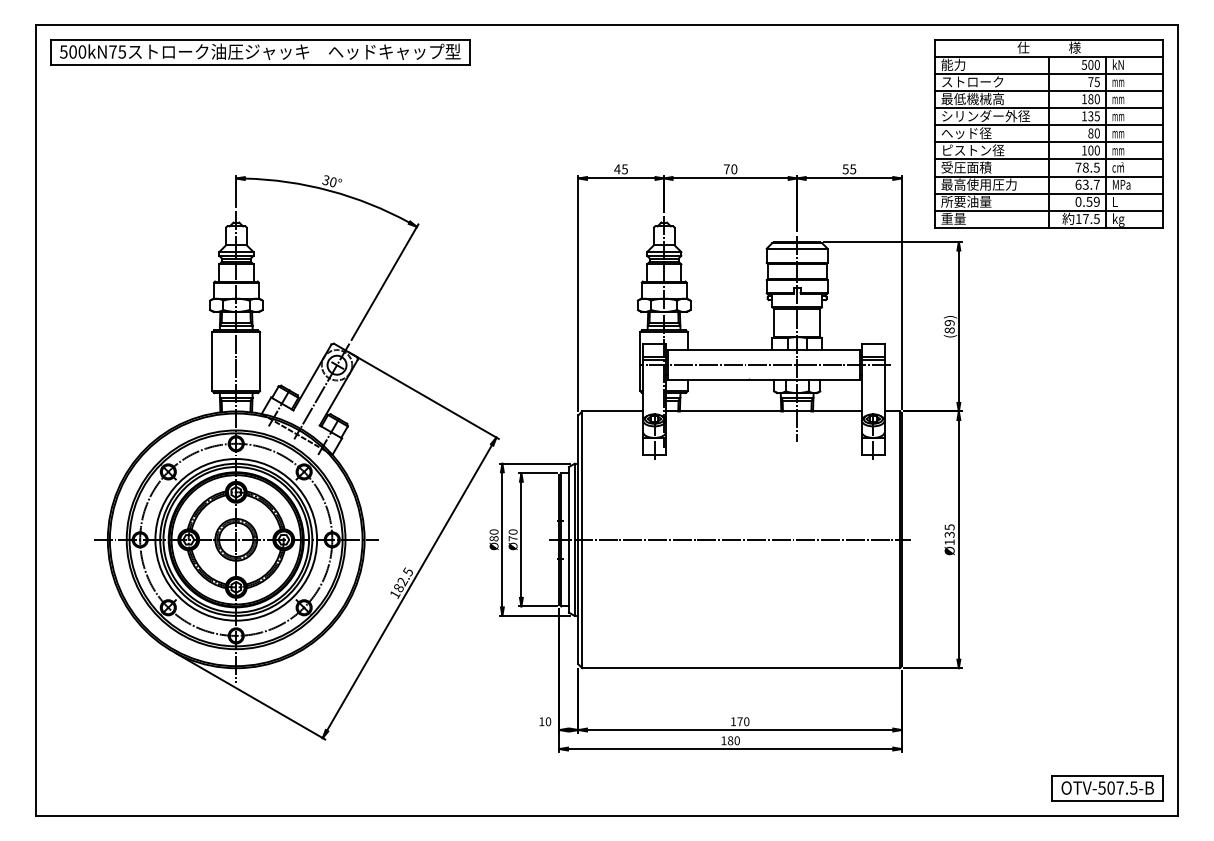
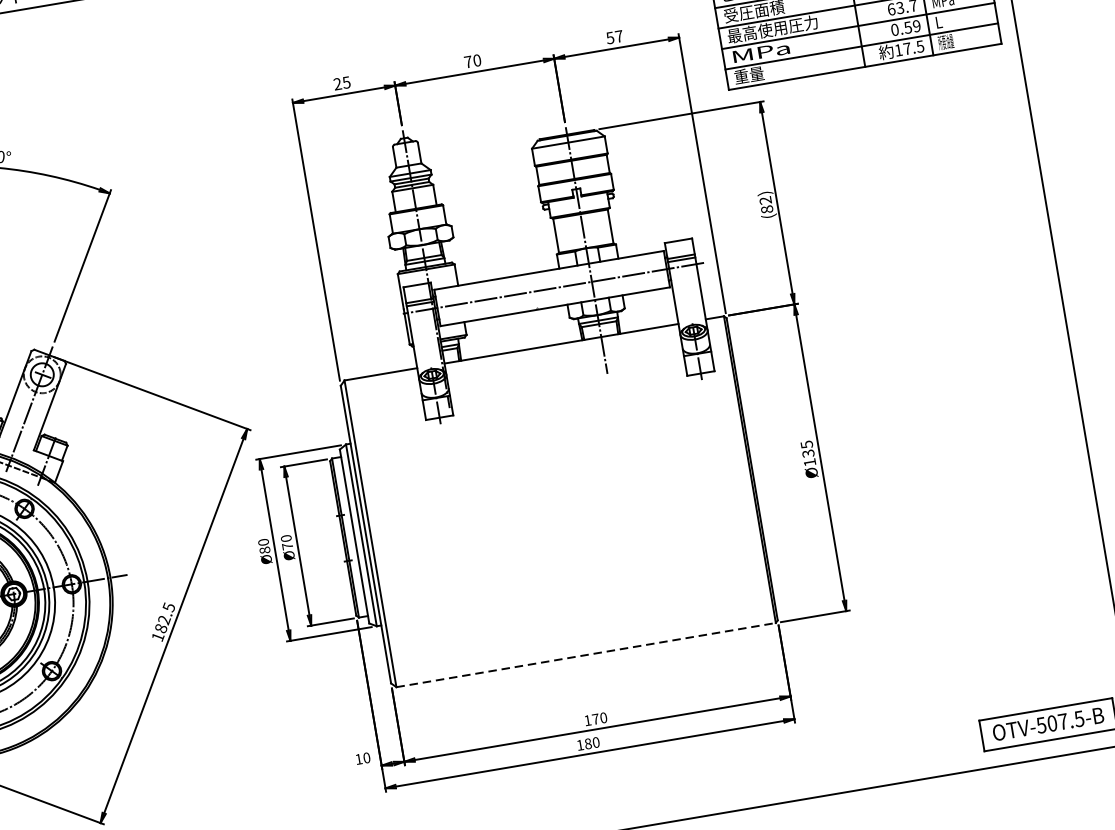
text: (617, 169) -> (337, 84), 45 -> 25
text: (853, 169) -> (619, 36), 55 -> 57
text: (966, 201) -> (761, 52), 所要油量 -> MPa
text: (1118, 219) -> (946, 42), kg -> 所要油量
text: (949, 323) -> (765, 201), (89) -> (82)
line: (729, 539) -> (546, 503), removed
line: (741, 668) -> (586, 655), solid -> dashed

